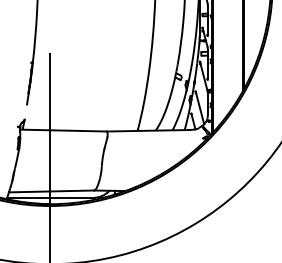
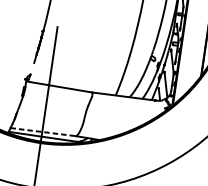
line: (51, 191) -> (43, 132), solid -> dashed

